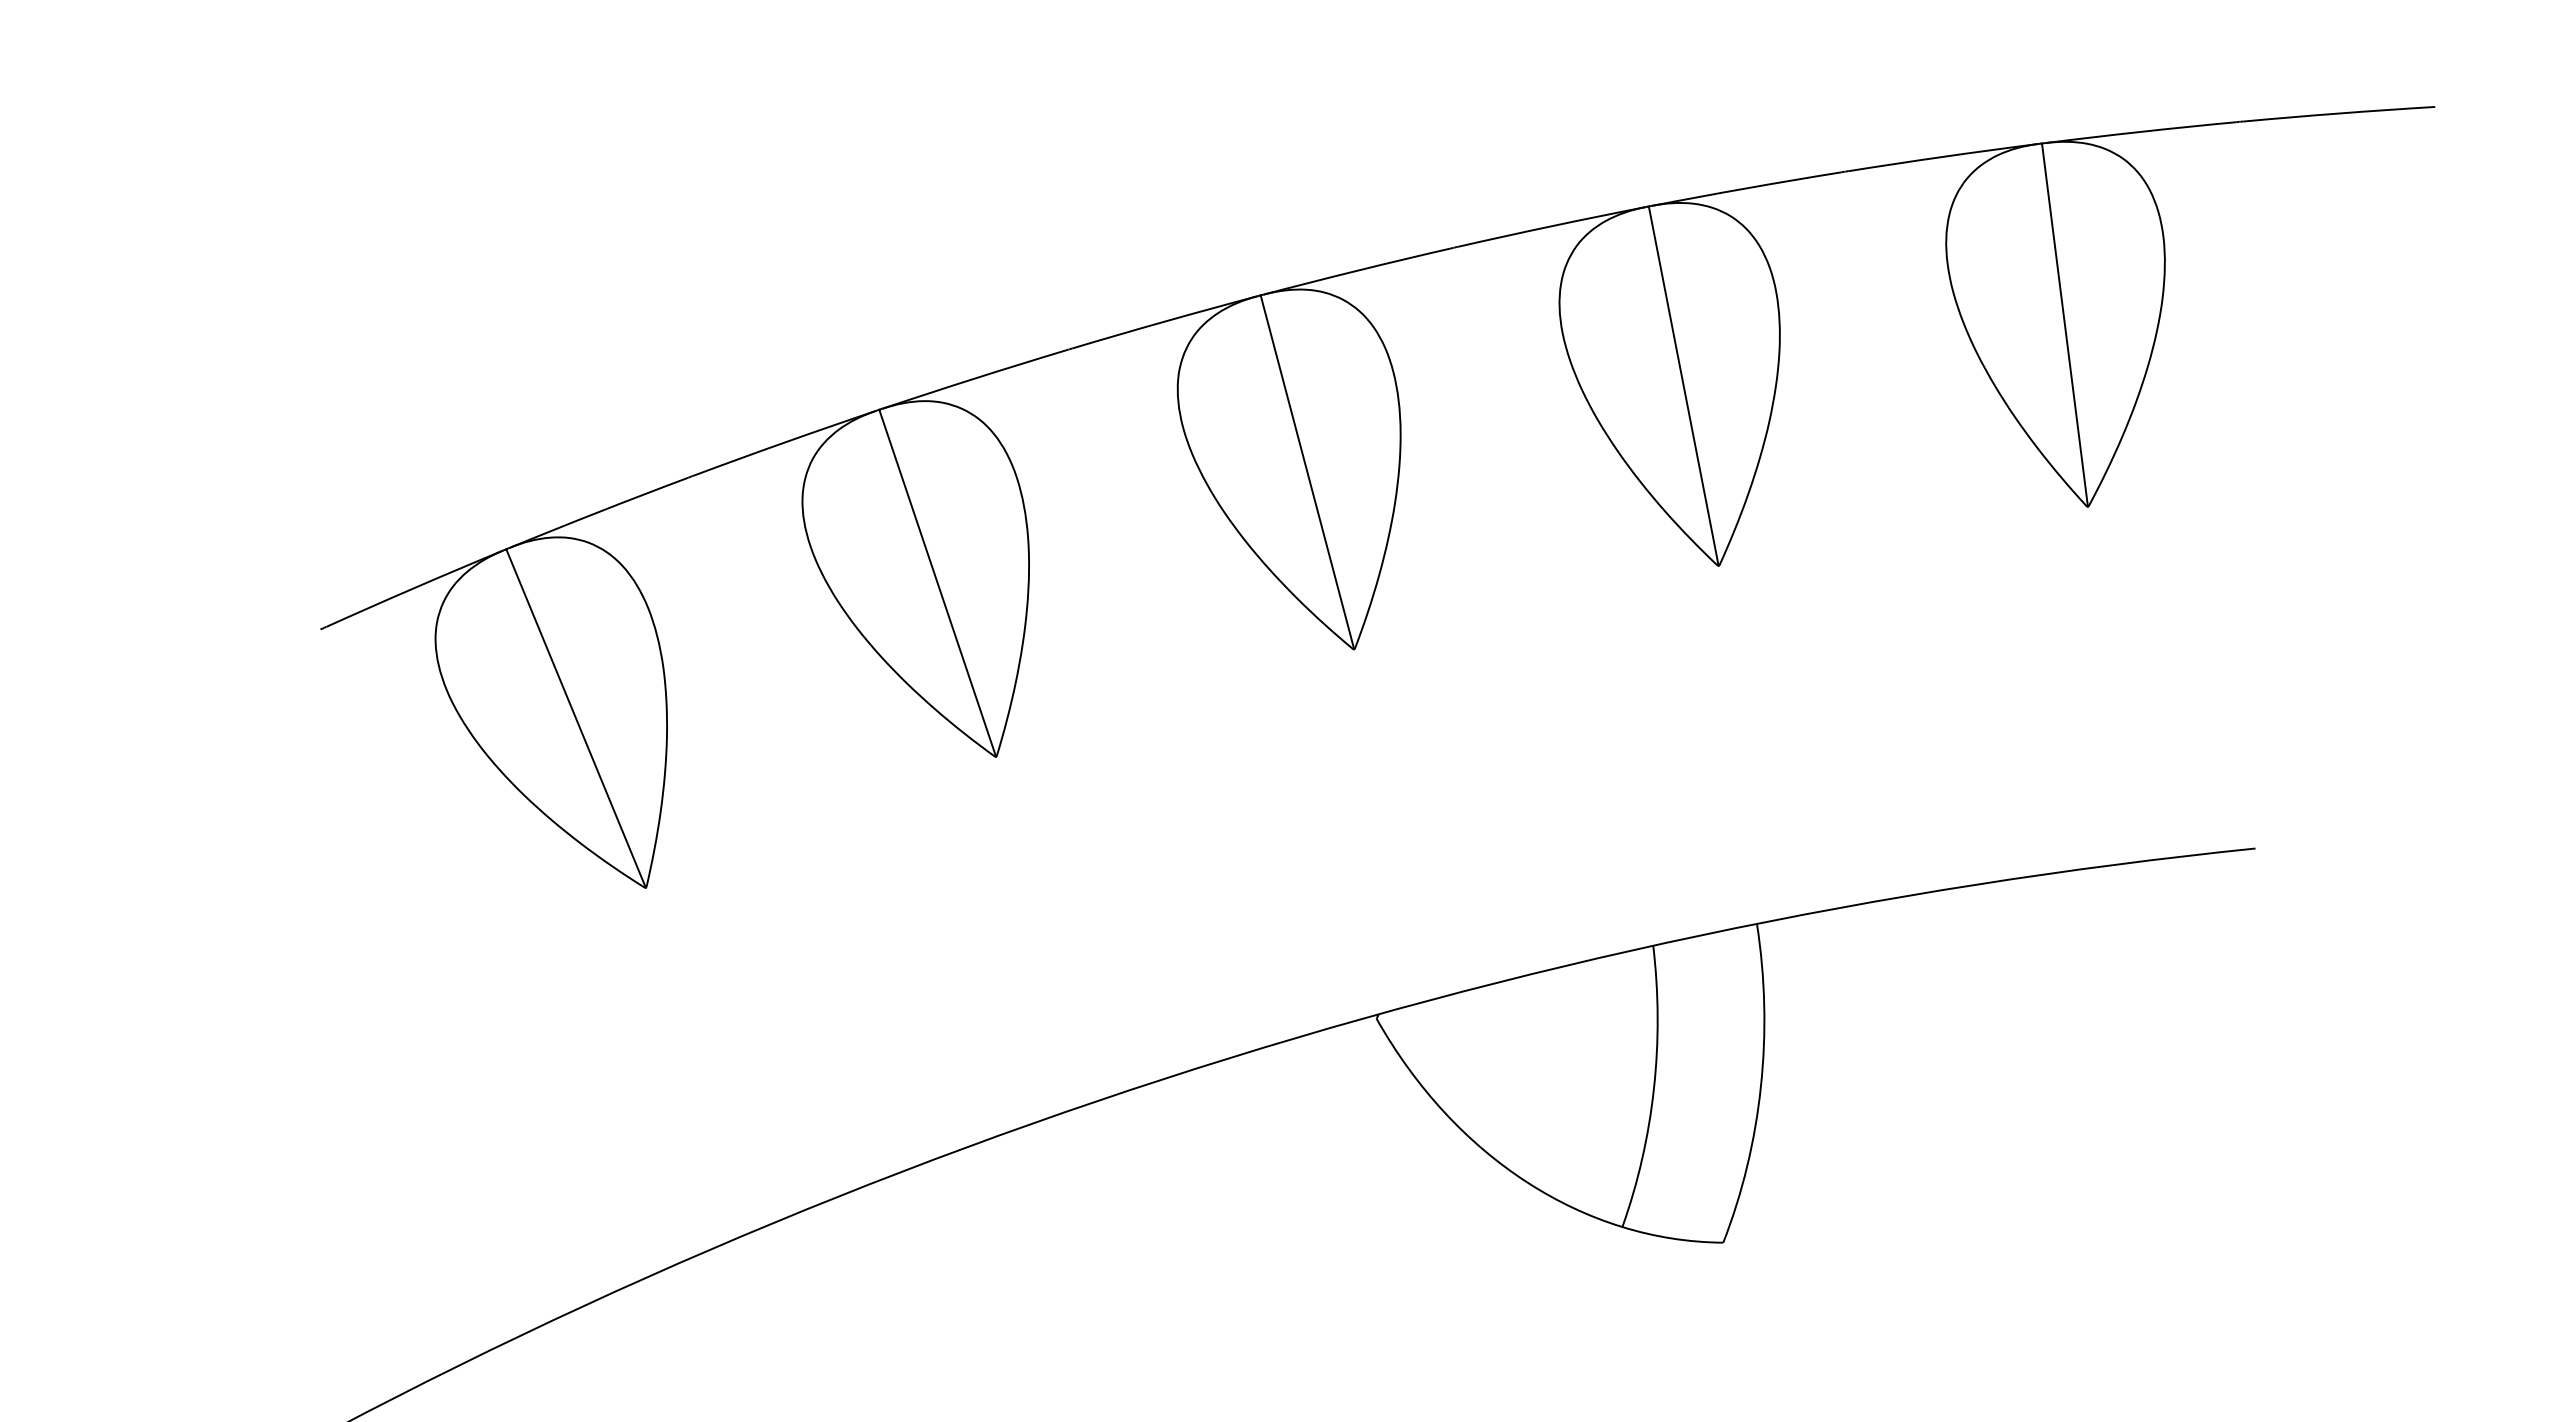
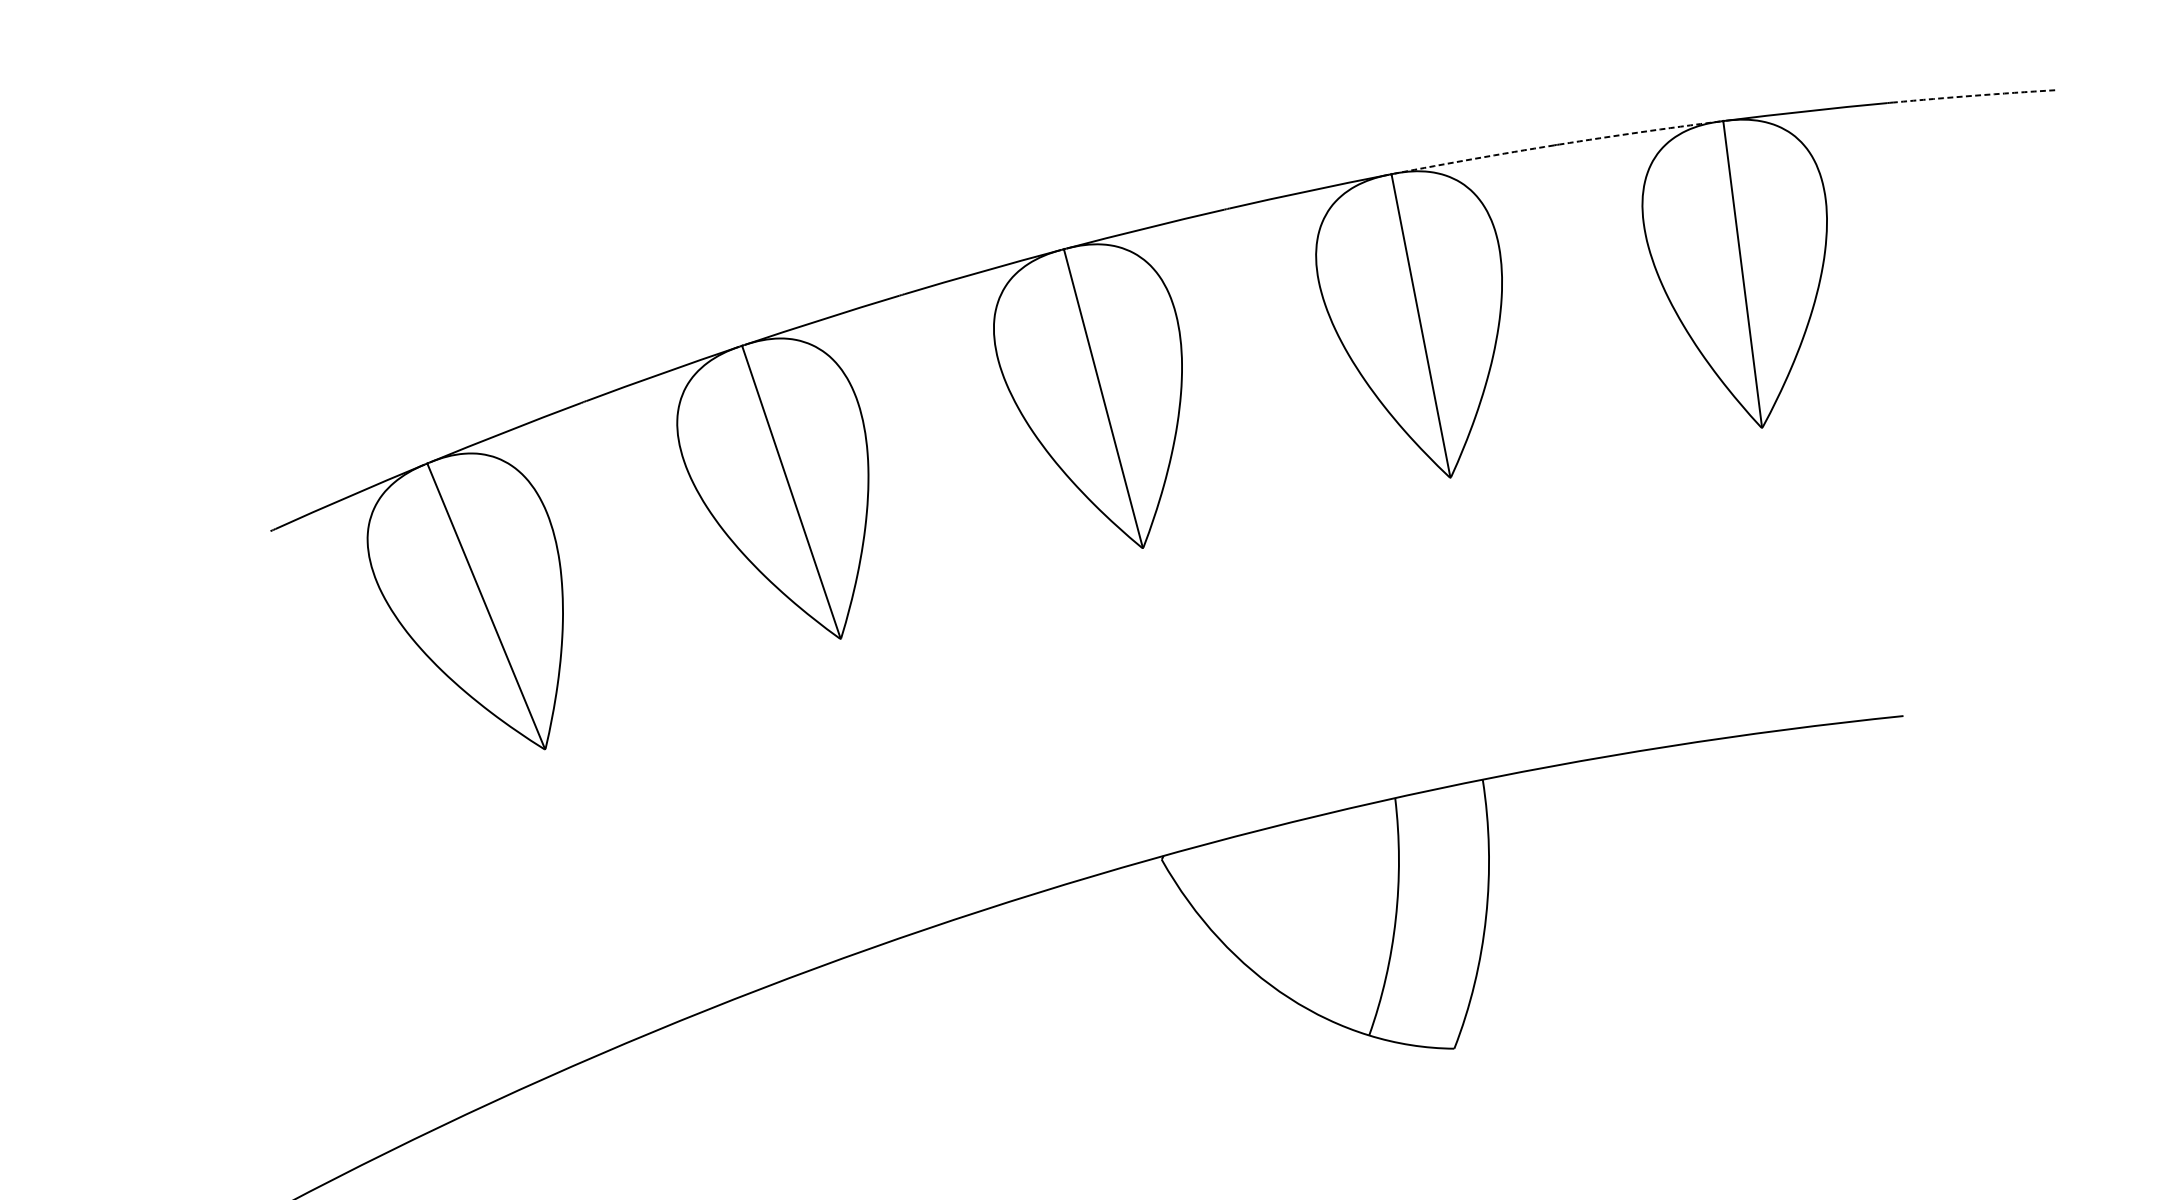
arc: (2339, 113) -> (1974, 95), solid -> dashed
arc: (1943, 156) -> (1640, 132), solid -> dashed
arc: (1746, 188) -> (1473, 159), solid -> dashed

